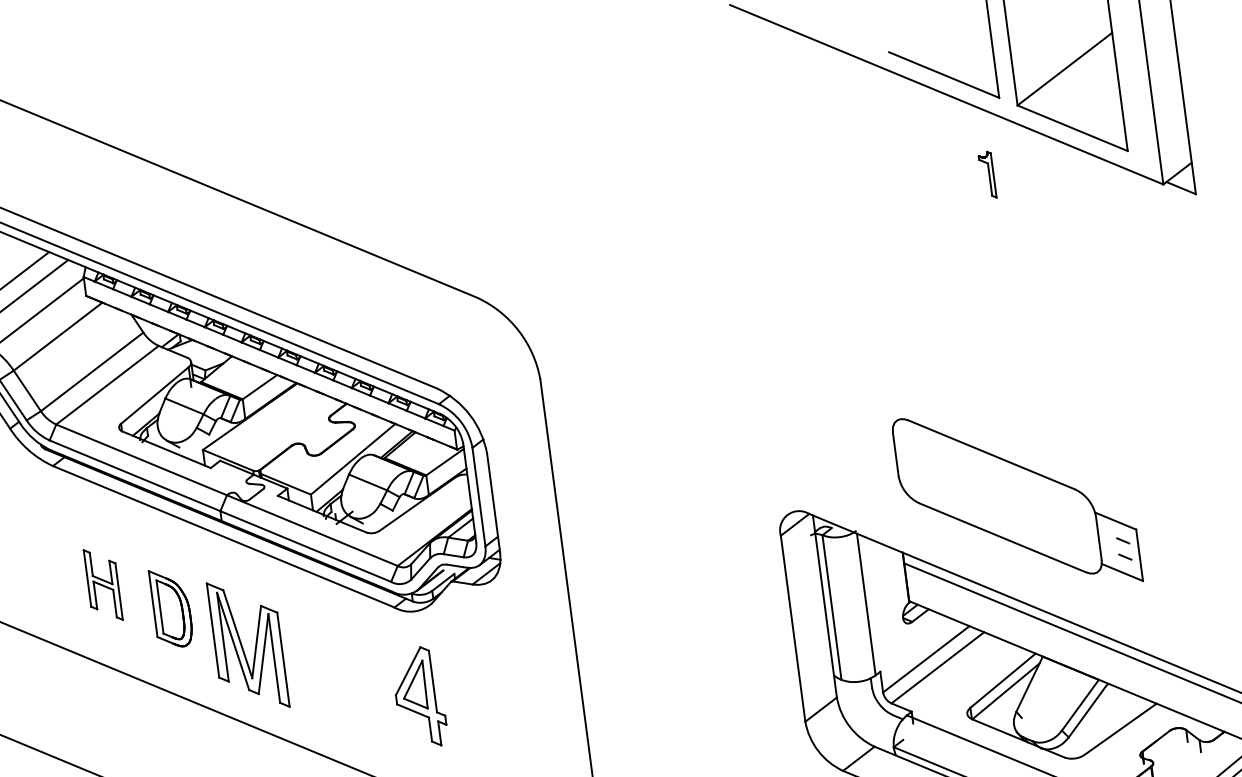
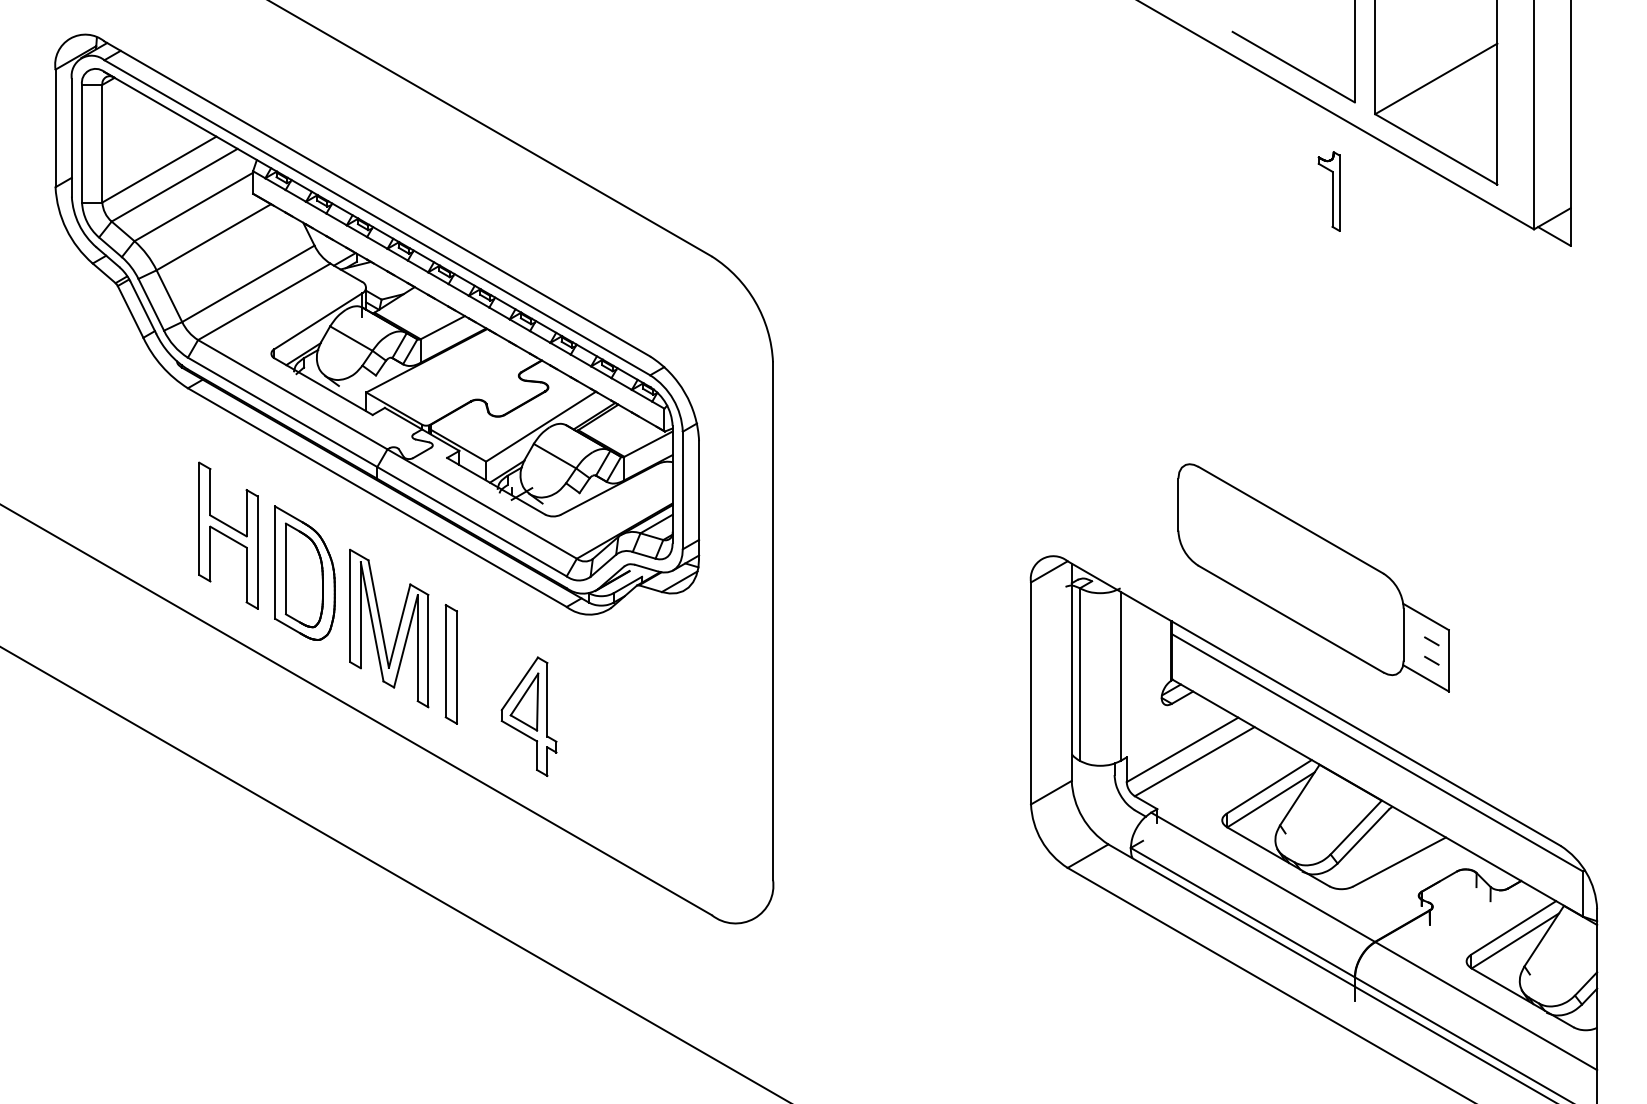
part: (986, 175) -> (1328, 191), size x1.43
part: (103, 584) -> (228, 535), size x1.67
part: (171, 607) -> (304, 572), size x1.43
part: (303, 668) -> (450, 664), added
part: (419, 697) -> (528, 716), moved

